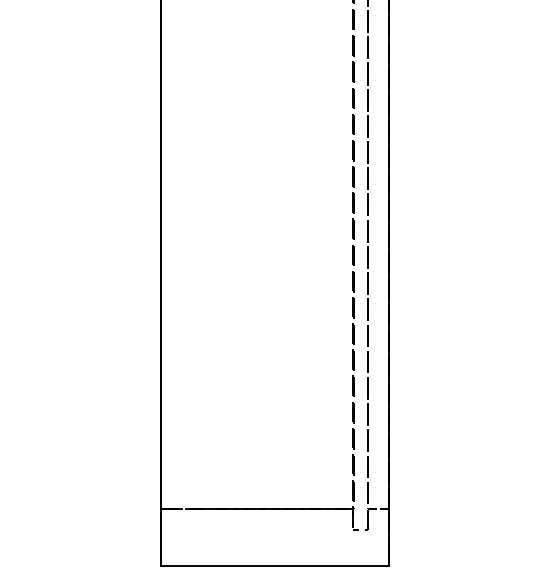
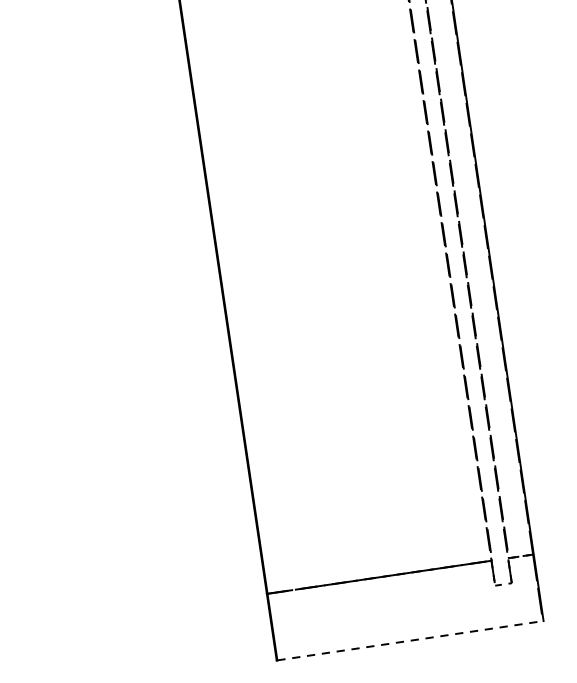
line: (275, 566) -> (410, 641), solid -> dashed

